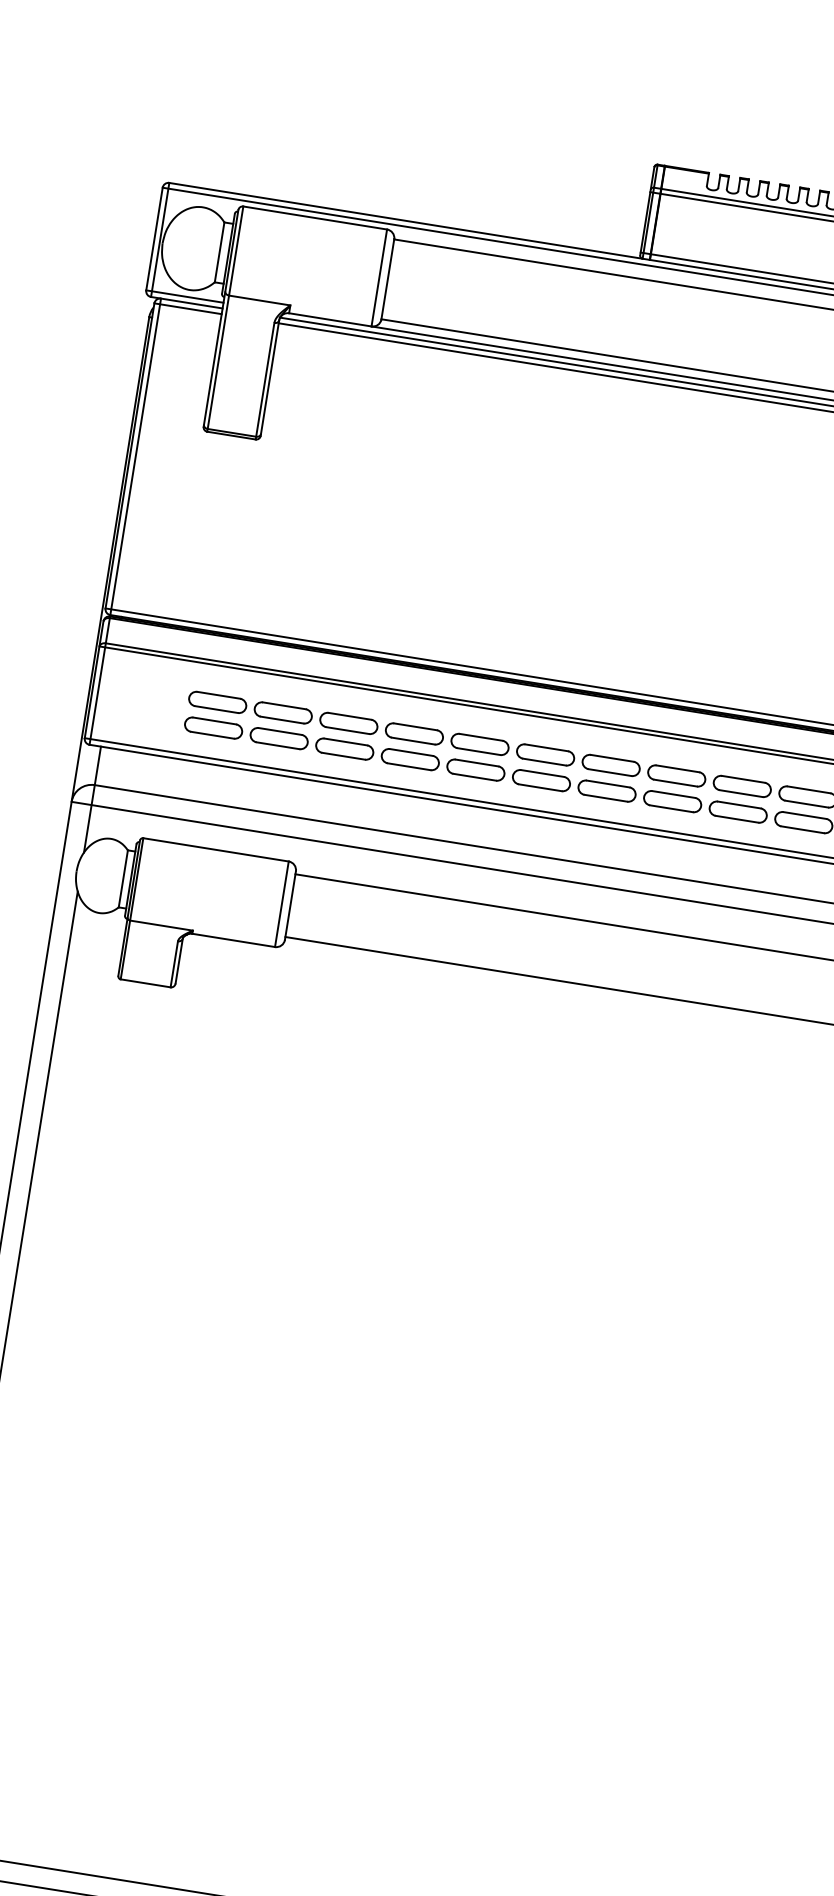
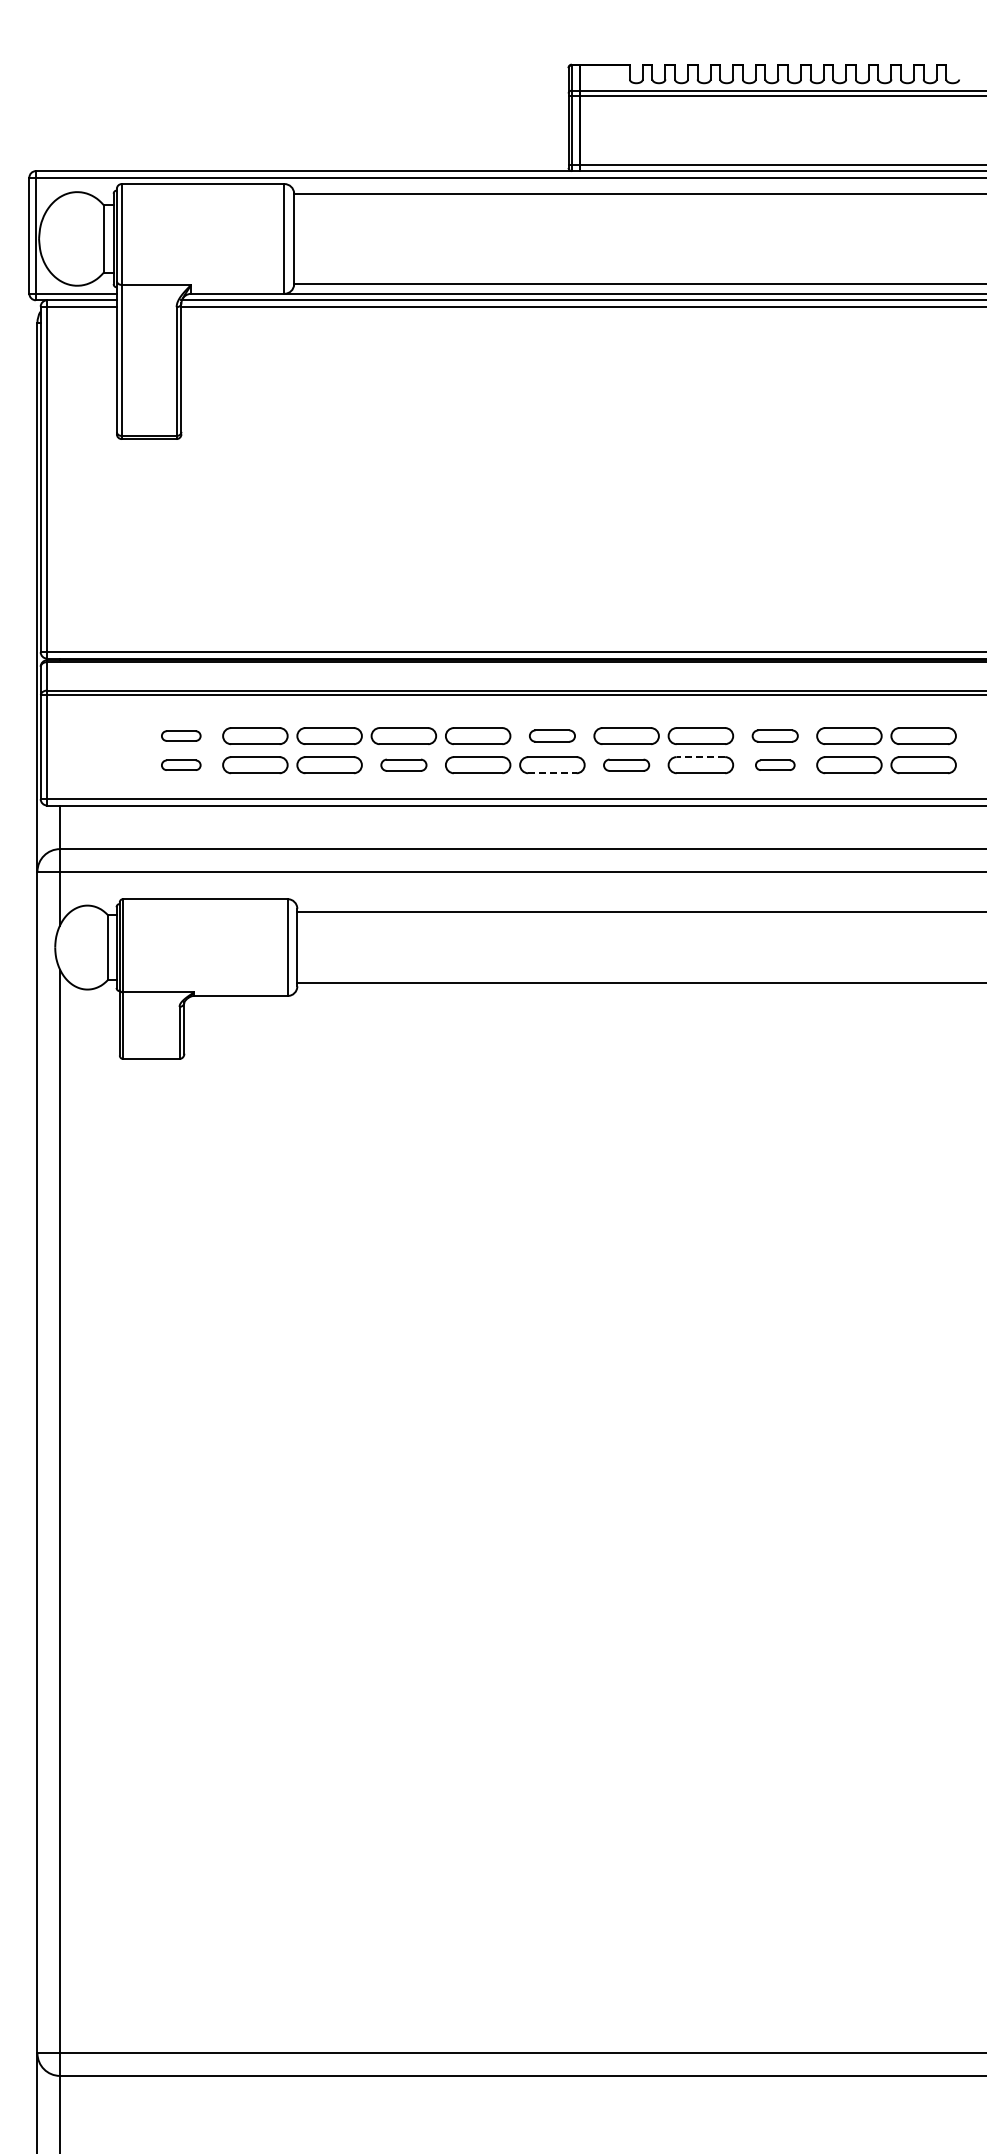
part: (218, 701) -> (181, 735), size x0.6
part: (213, 728) -> (181, 765), size x0.6
part: (545, 754) -> (552, 735), size x0.7
part: (409, 759) -> (403, 765), size x0.7
part: (742, 785) -> (775, 735), size x0.7
line: (540, 787) -> (552, 773), solid -> dashed
part: (606, 791) -> (626, 765), size x0.7
line: (673, 794) -> (700, 757), solid -> dashed
part: (738, 812) -> (775, 765), size x0.6

